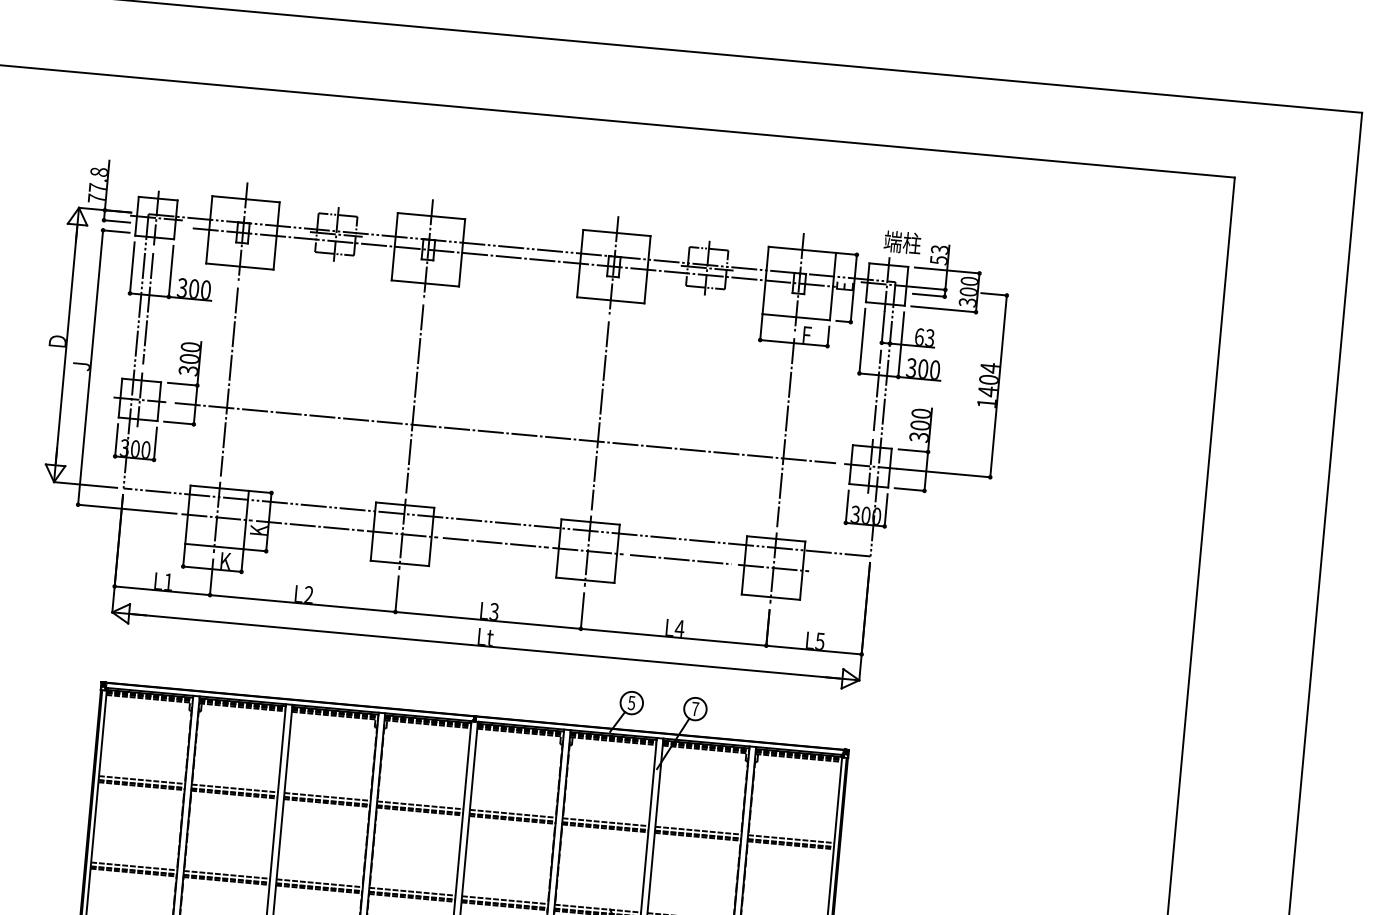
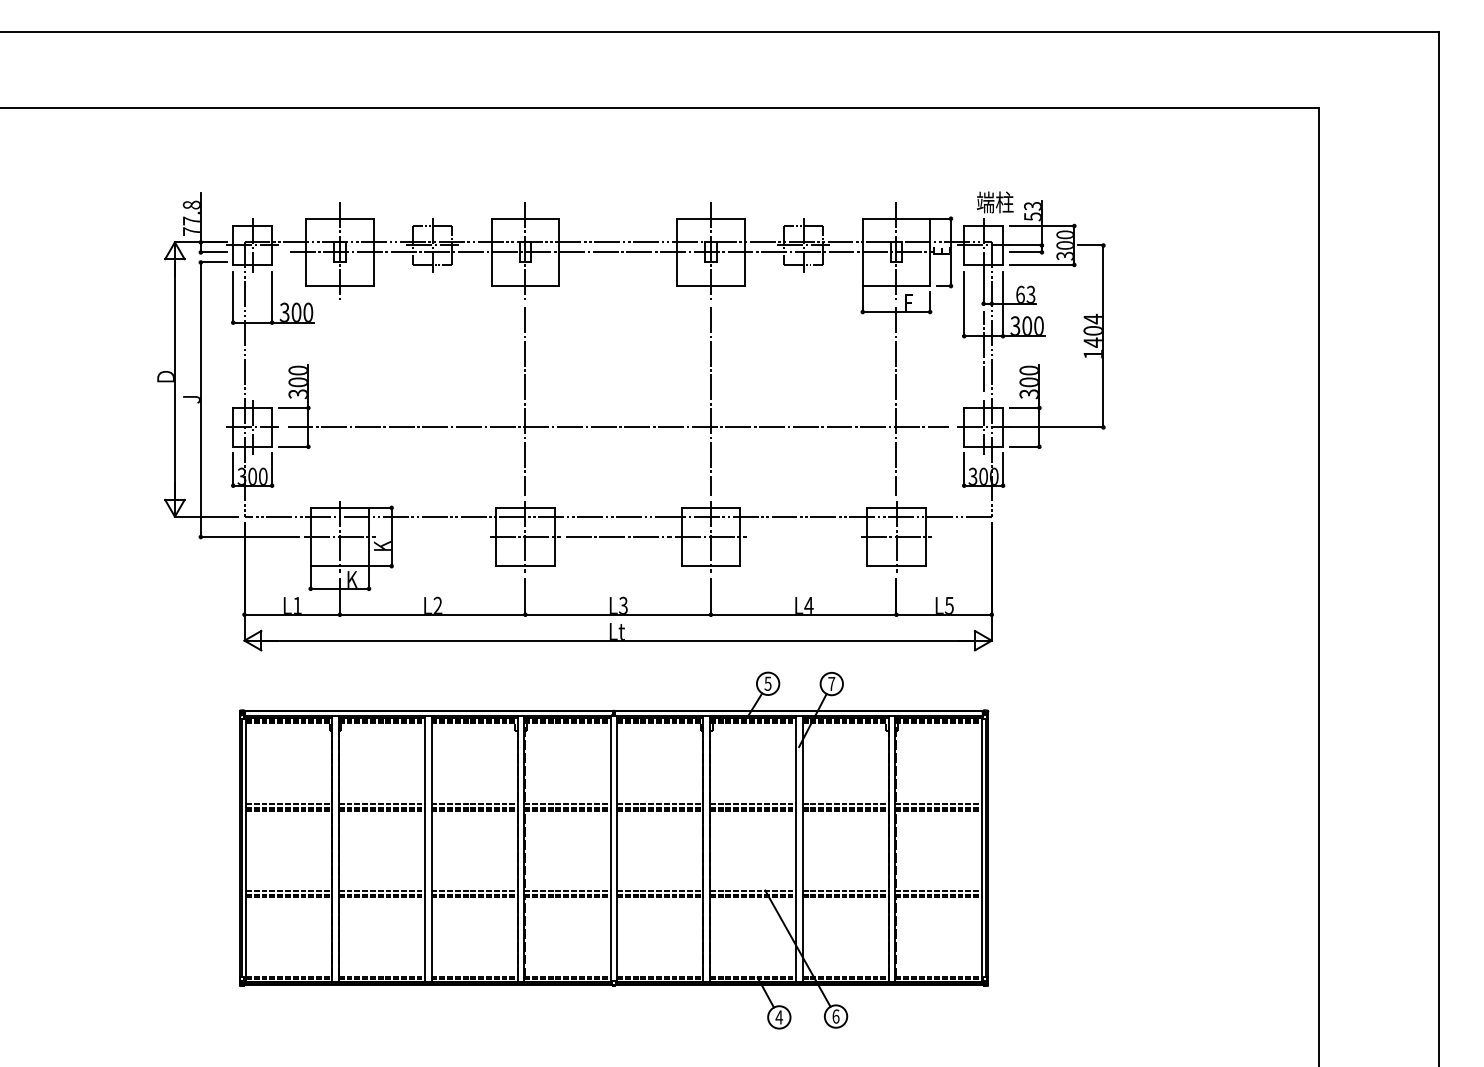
line: (148, 308) -> (252, 335), removed
line: (229, 381) -> (339, 401), removed
line: (309, 526) -> (432, 537), removed
line: (680, 560) -> (803, 537), removed

